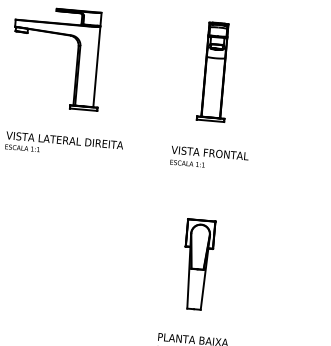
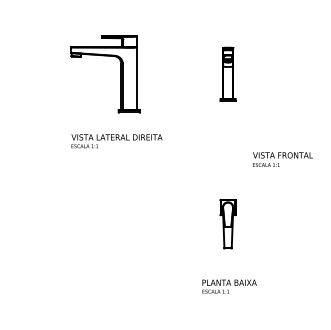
part: (213, 72) -> (227, 74), size x0.7
text: (208, 158) -> (282, 159), moved
part: (197, 263) -> (227, 223), size x0.7

